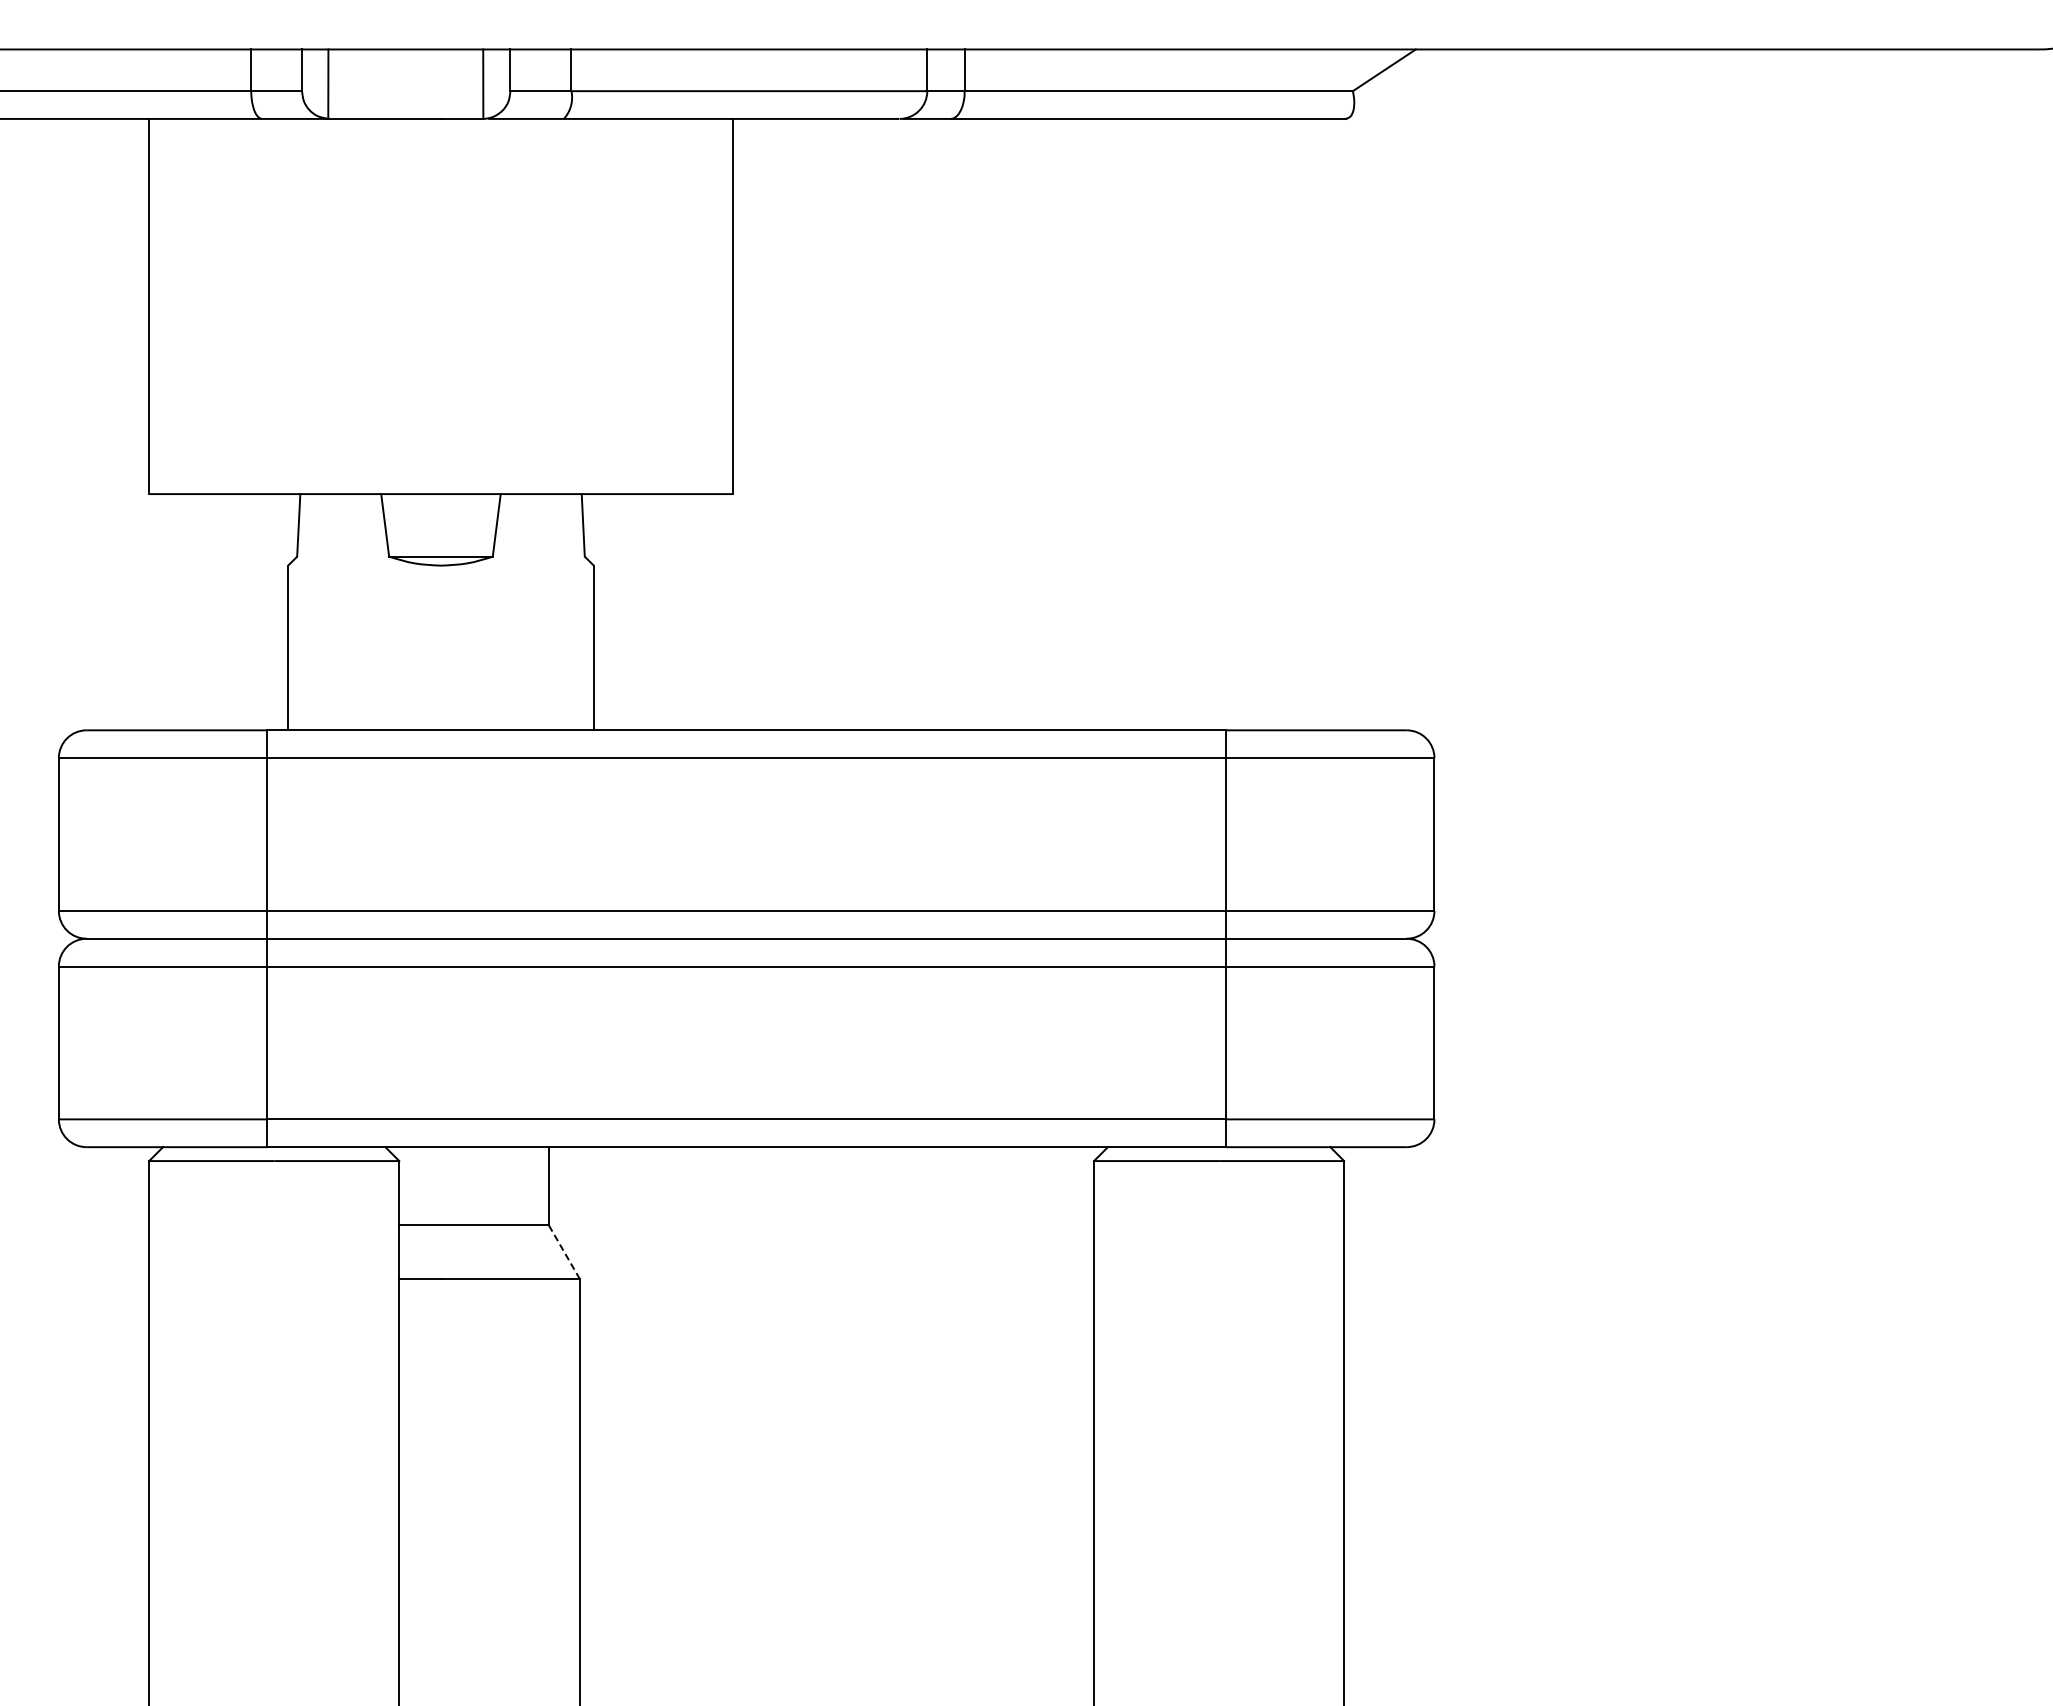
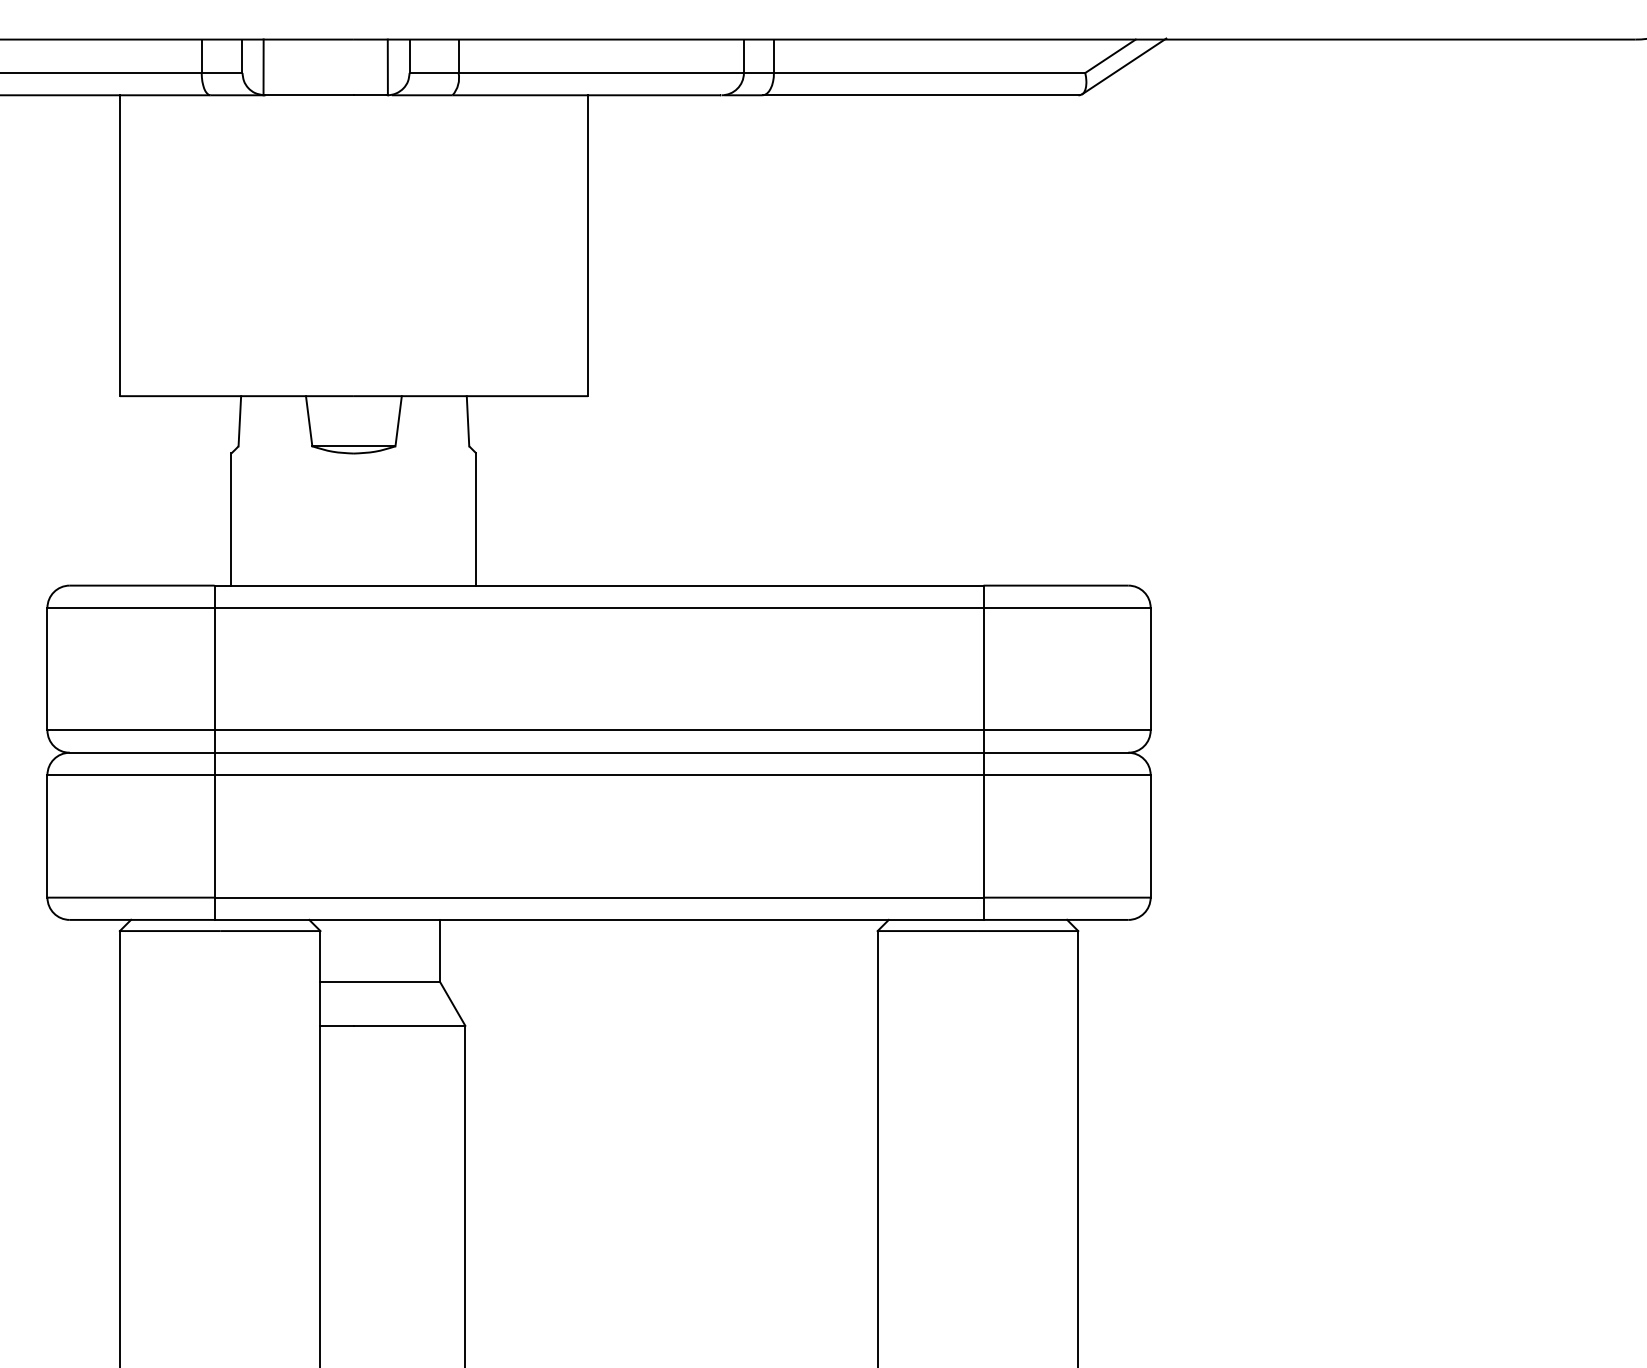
line: (1401, 82) -> (1124, 66), added
line: (564, 1251) -> (452, 1003), dashed -> solid

